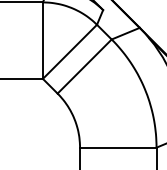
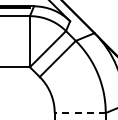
line: (118, 148) -> (80, 113), solid -> dashed

